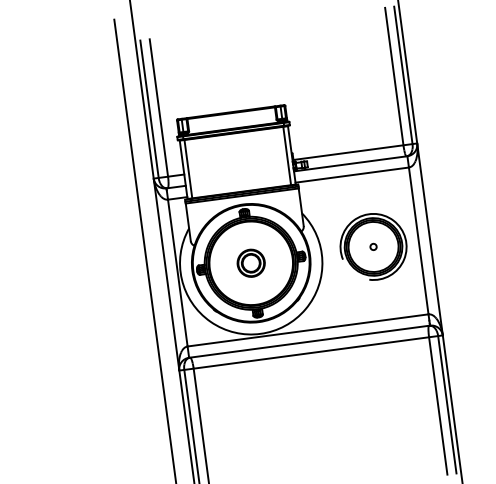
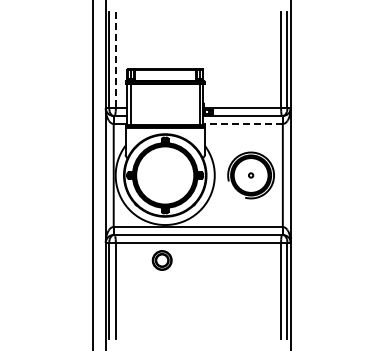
line: (158, 108) -> (115, 60), solid -> dashed
line: (352, 174) -> (243, 123), solid -> dashed
part: (250, 263) -> (161, 260), moved

